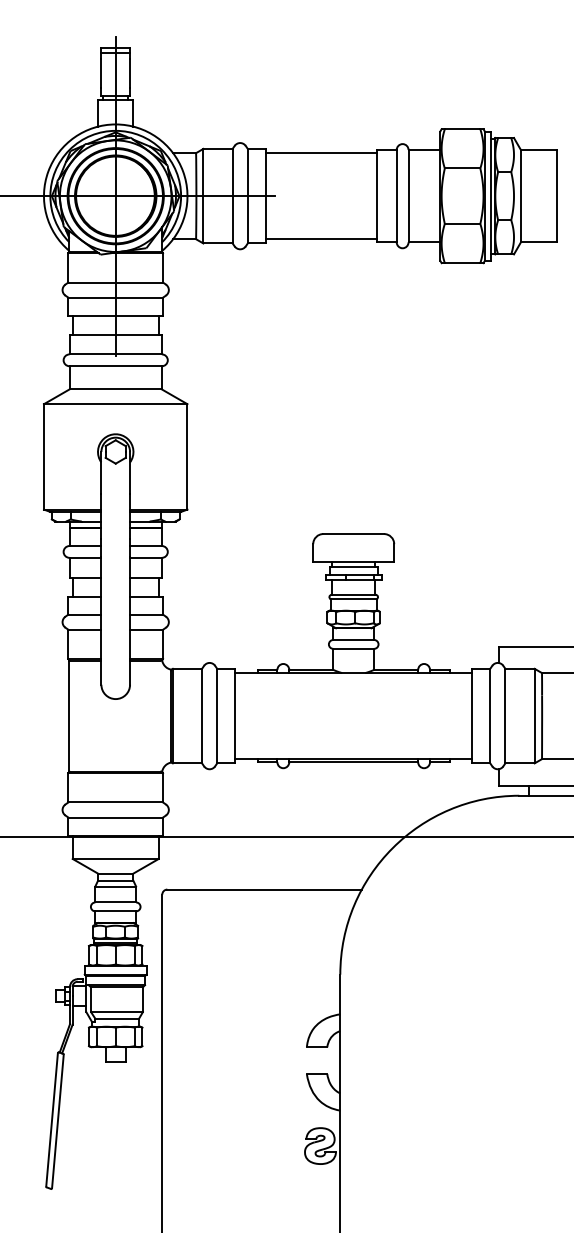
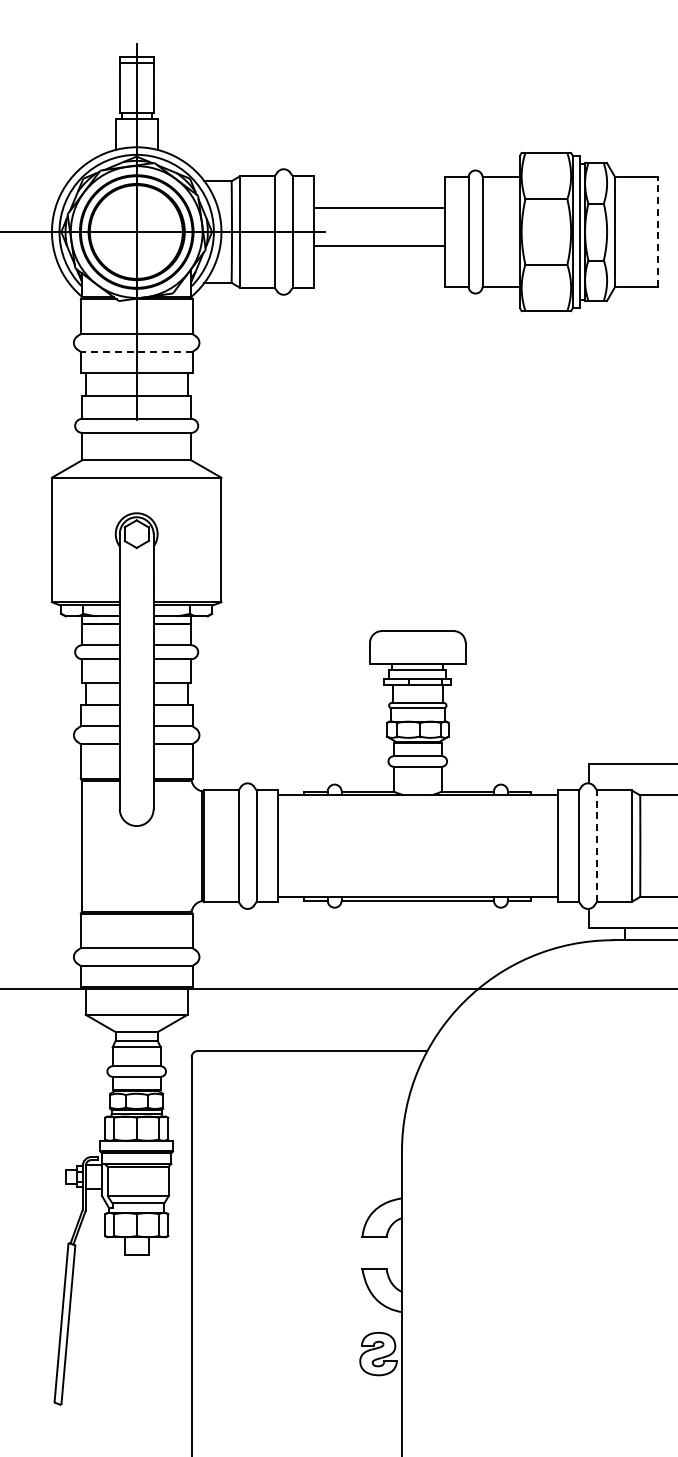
line: (321, 153) -> (379, 208), moved
line: (556, 196) -> (657, 232), solid -> dashed
line: (321, 238) -> (379, 245), moved
line: (115, 297) -> (136, 351), solid -> dashed
line: (504, 716) -> (596, 846), solid -> dashed

